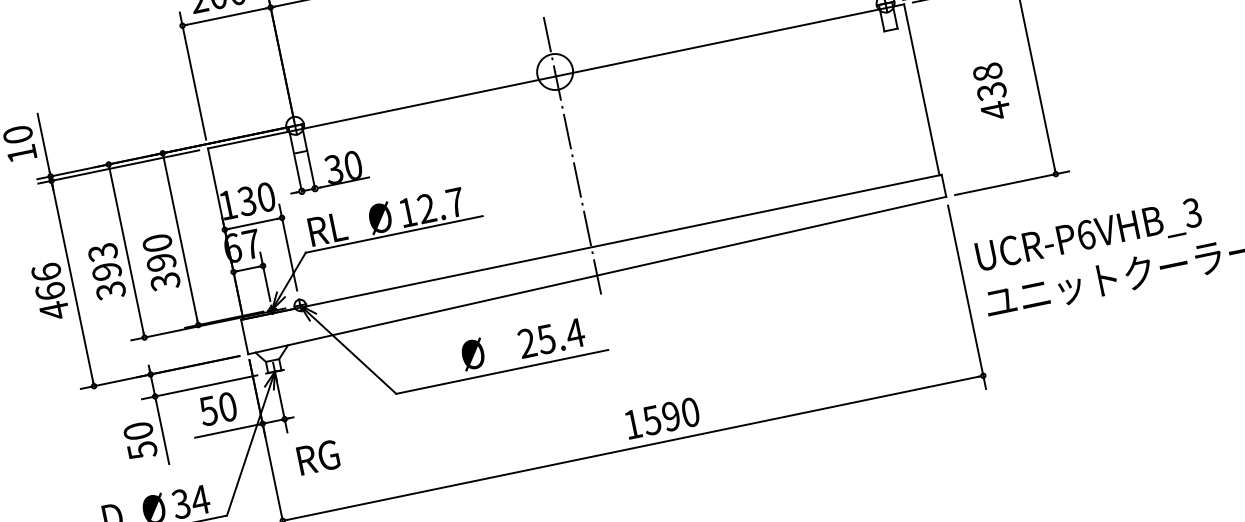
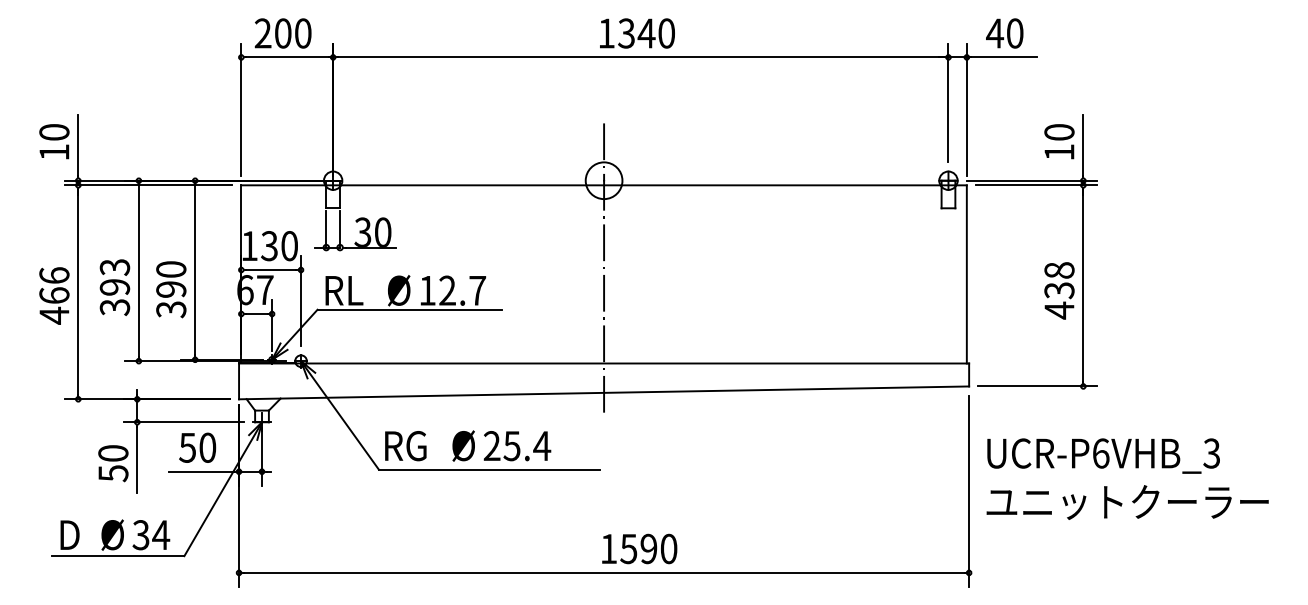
text: (991, 91) -> (1059, 290), moved
text: (551, 338) -> (517, 446), moved
text: (318, 458) -> (405, 446), moved

